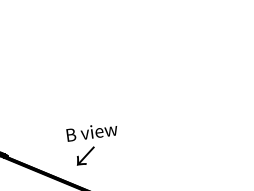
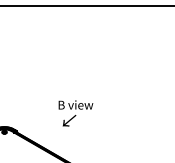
text: (93, 144) -> (75, 113), moved

